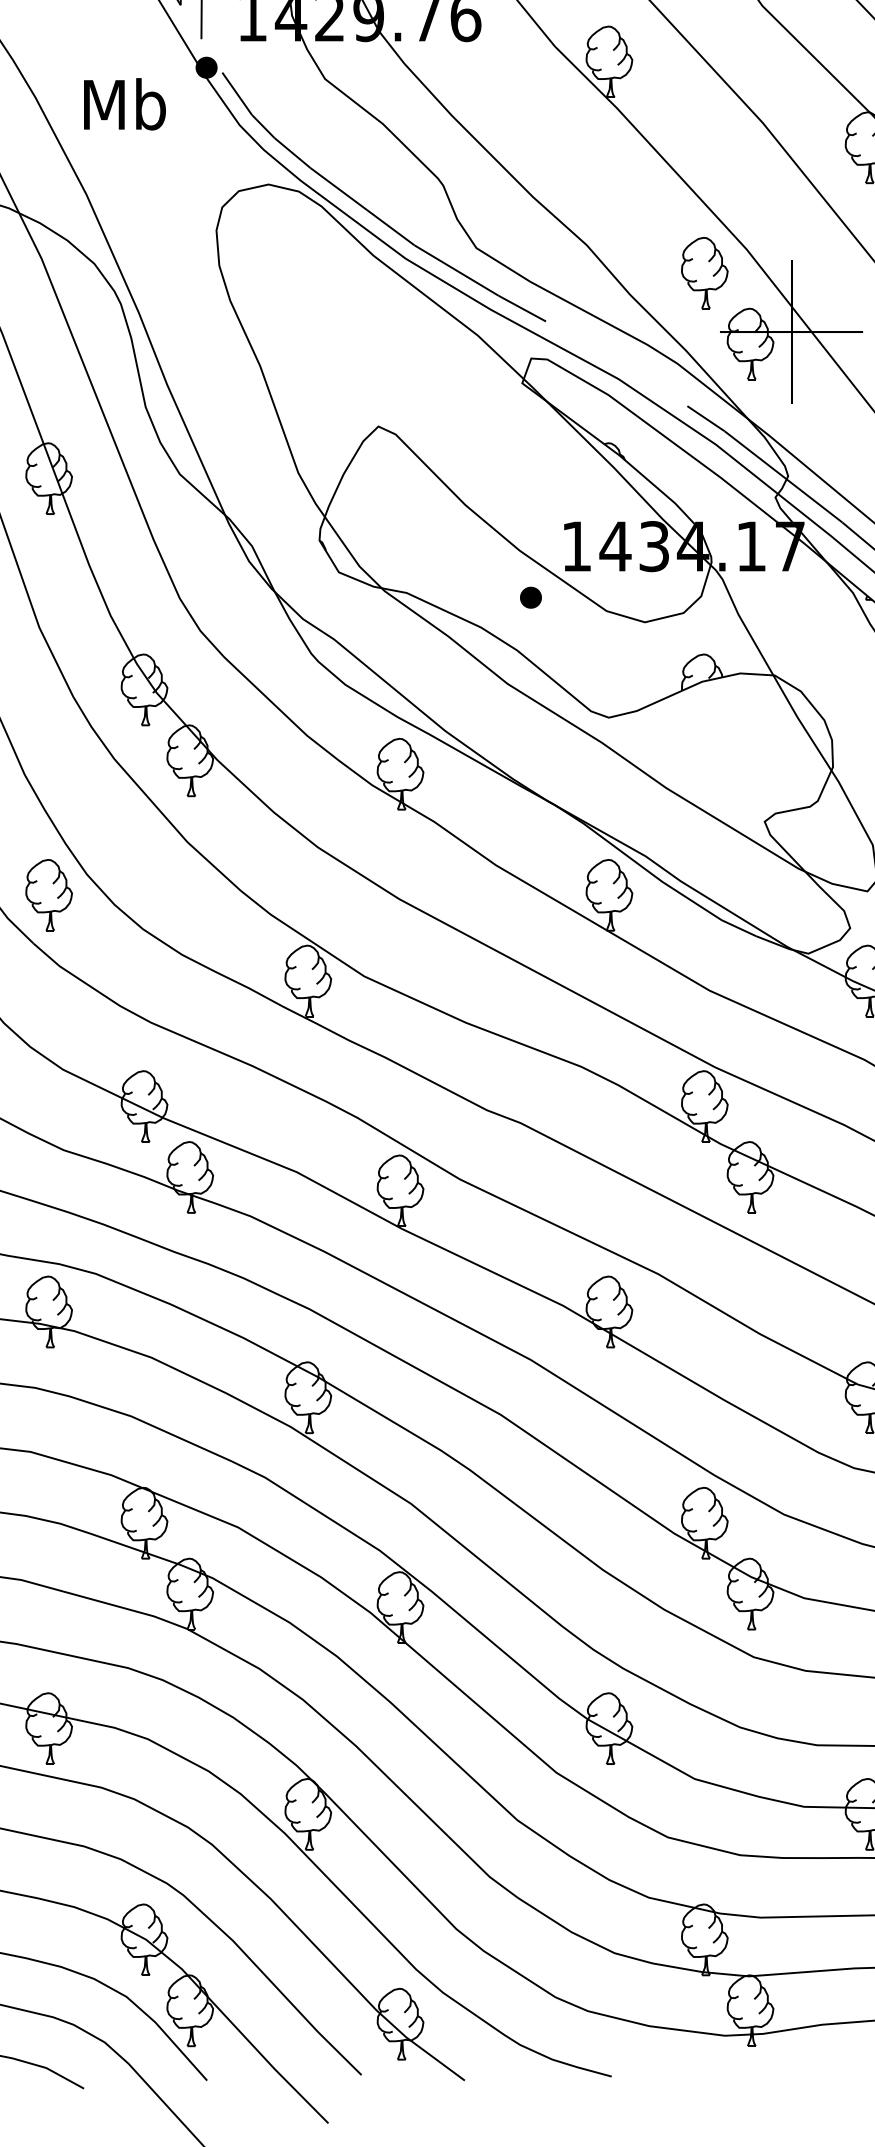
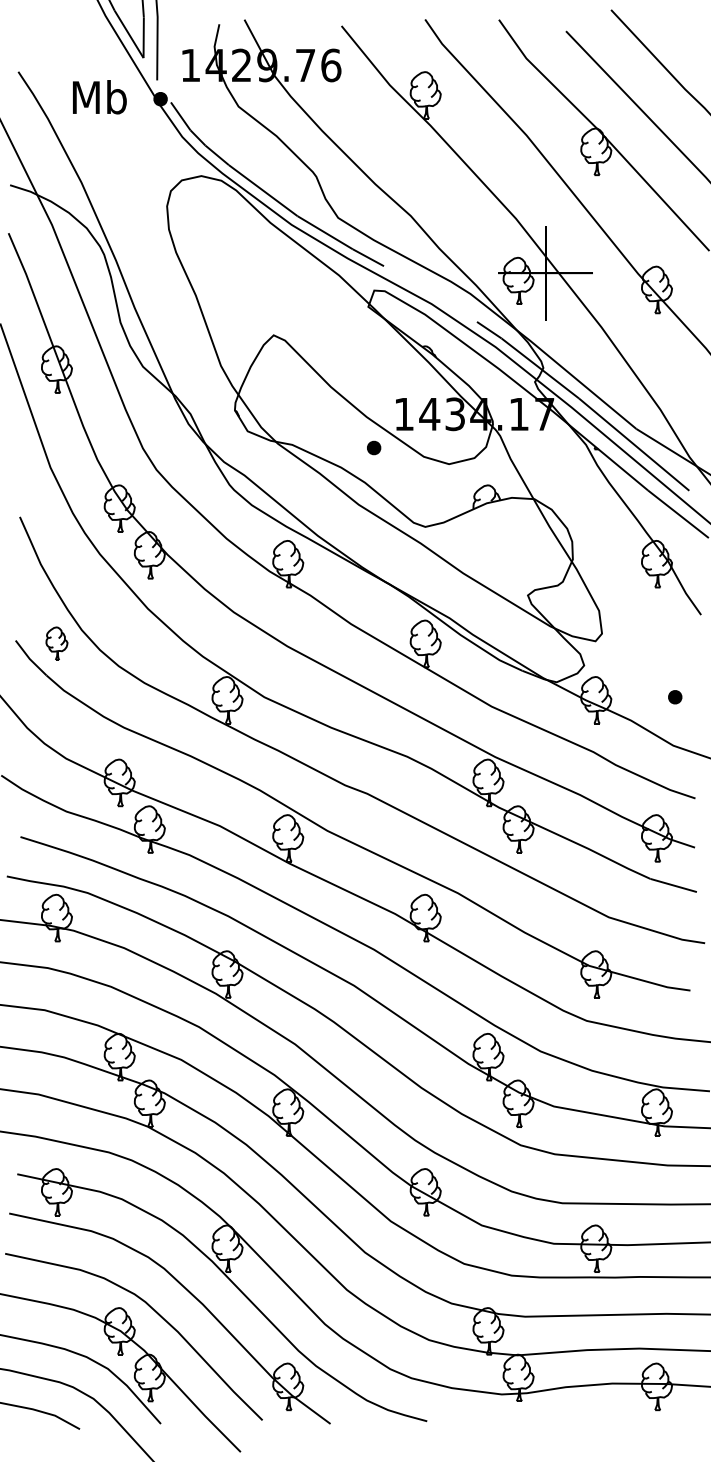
text: (124, 104) -> (99, 97), moved
part: (704, 273) -> (488, 234), removed
part: (48, 894) -> (56, 643), size x0.7

